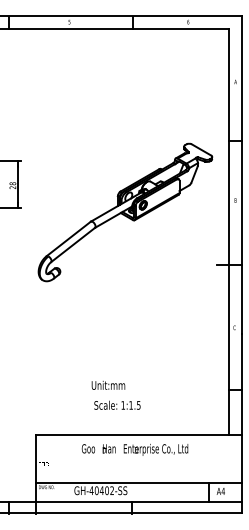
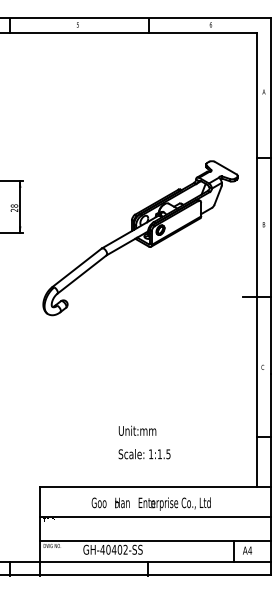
text: (108, 385) -> (137, 430), moved
text: (117, 405) -> (144, 454), moved
line: (137, 460) -> (154, 516), added

